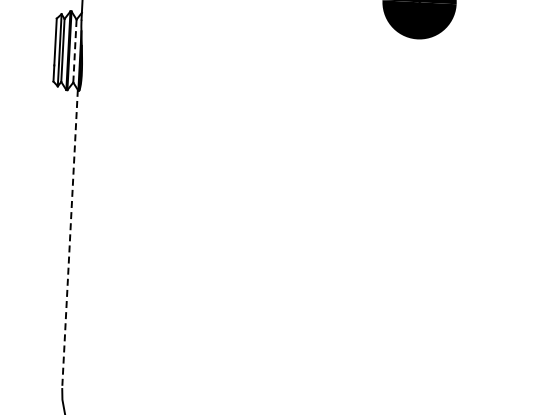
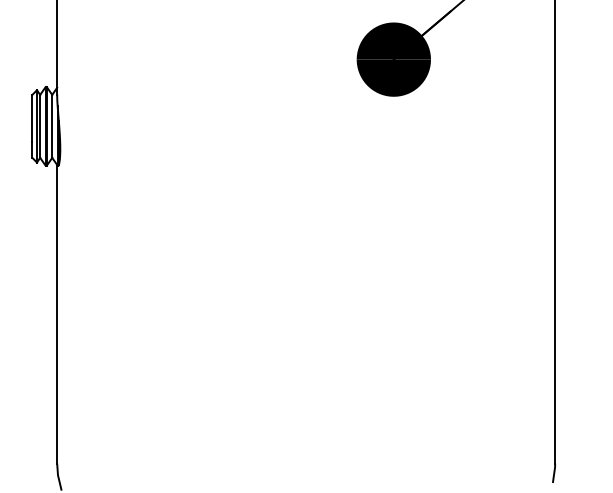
line: (75, 51) -> (52, 126), dashed -> solid
line: (70, 239) -> (57, 314), dashed -> solid

